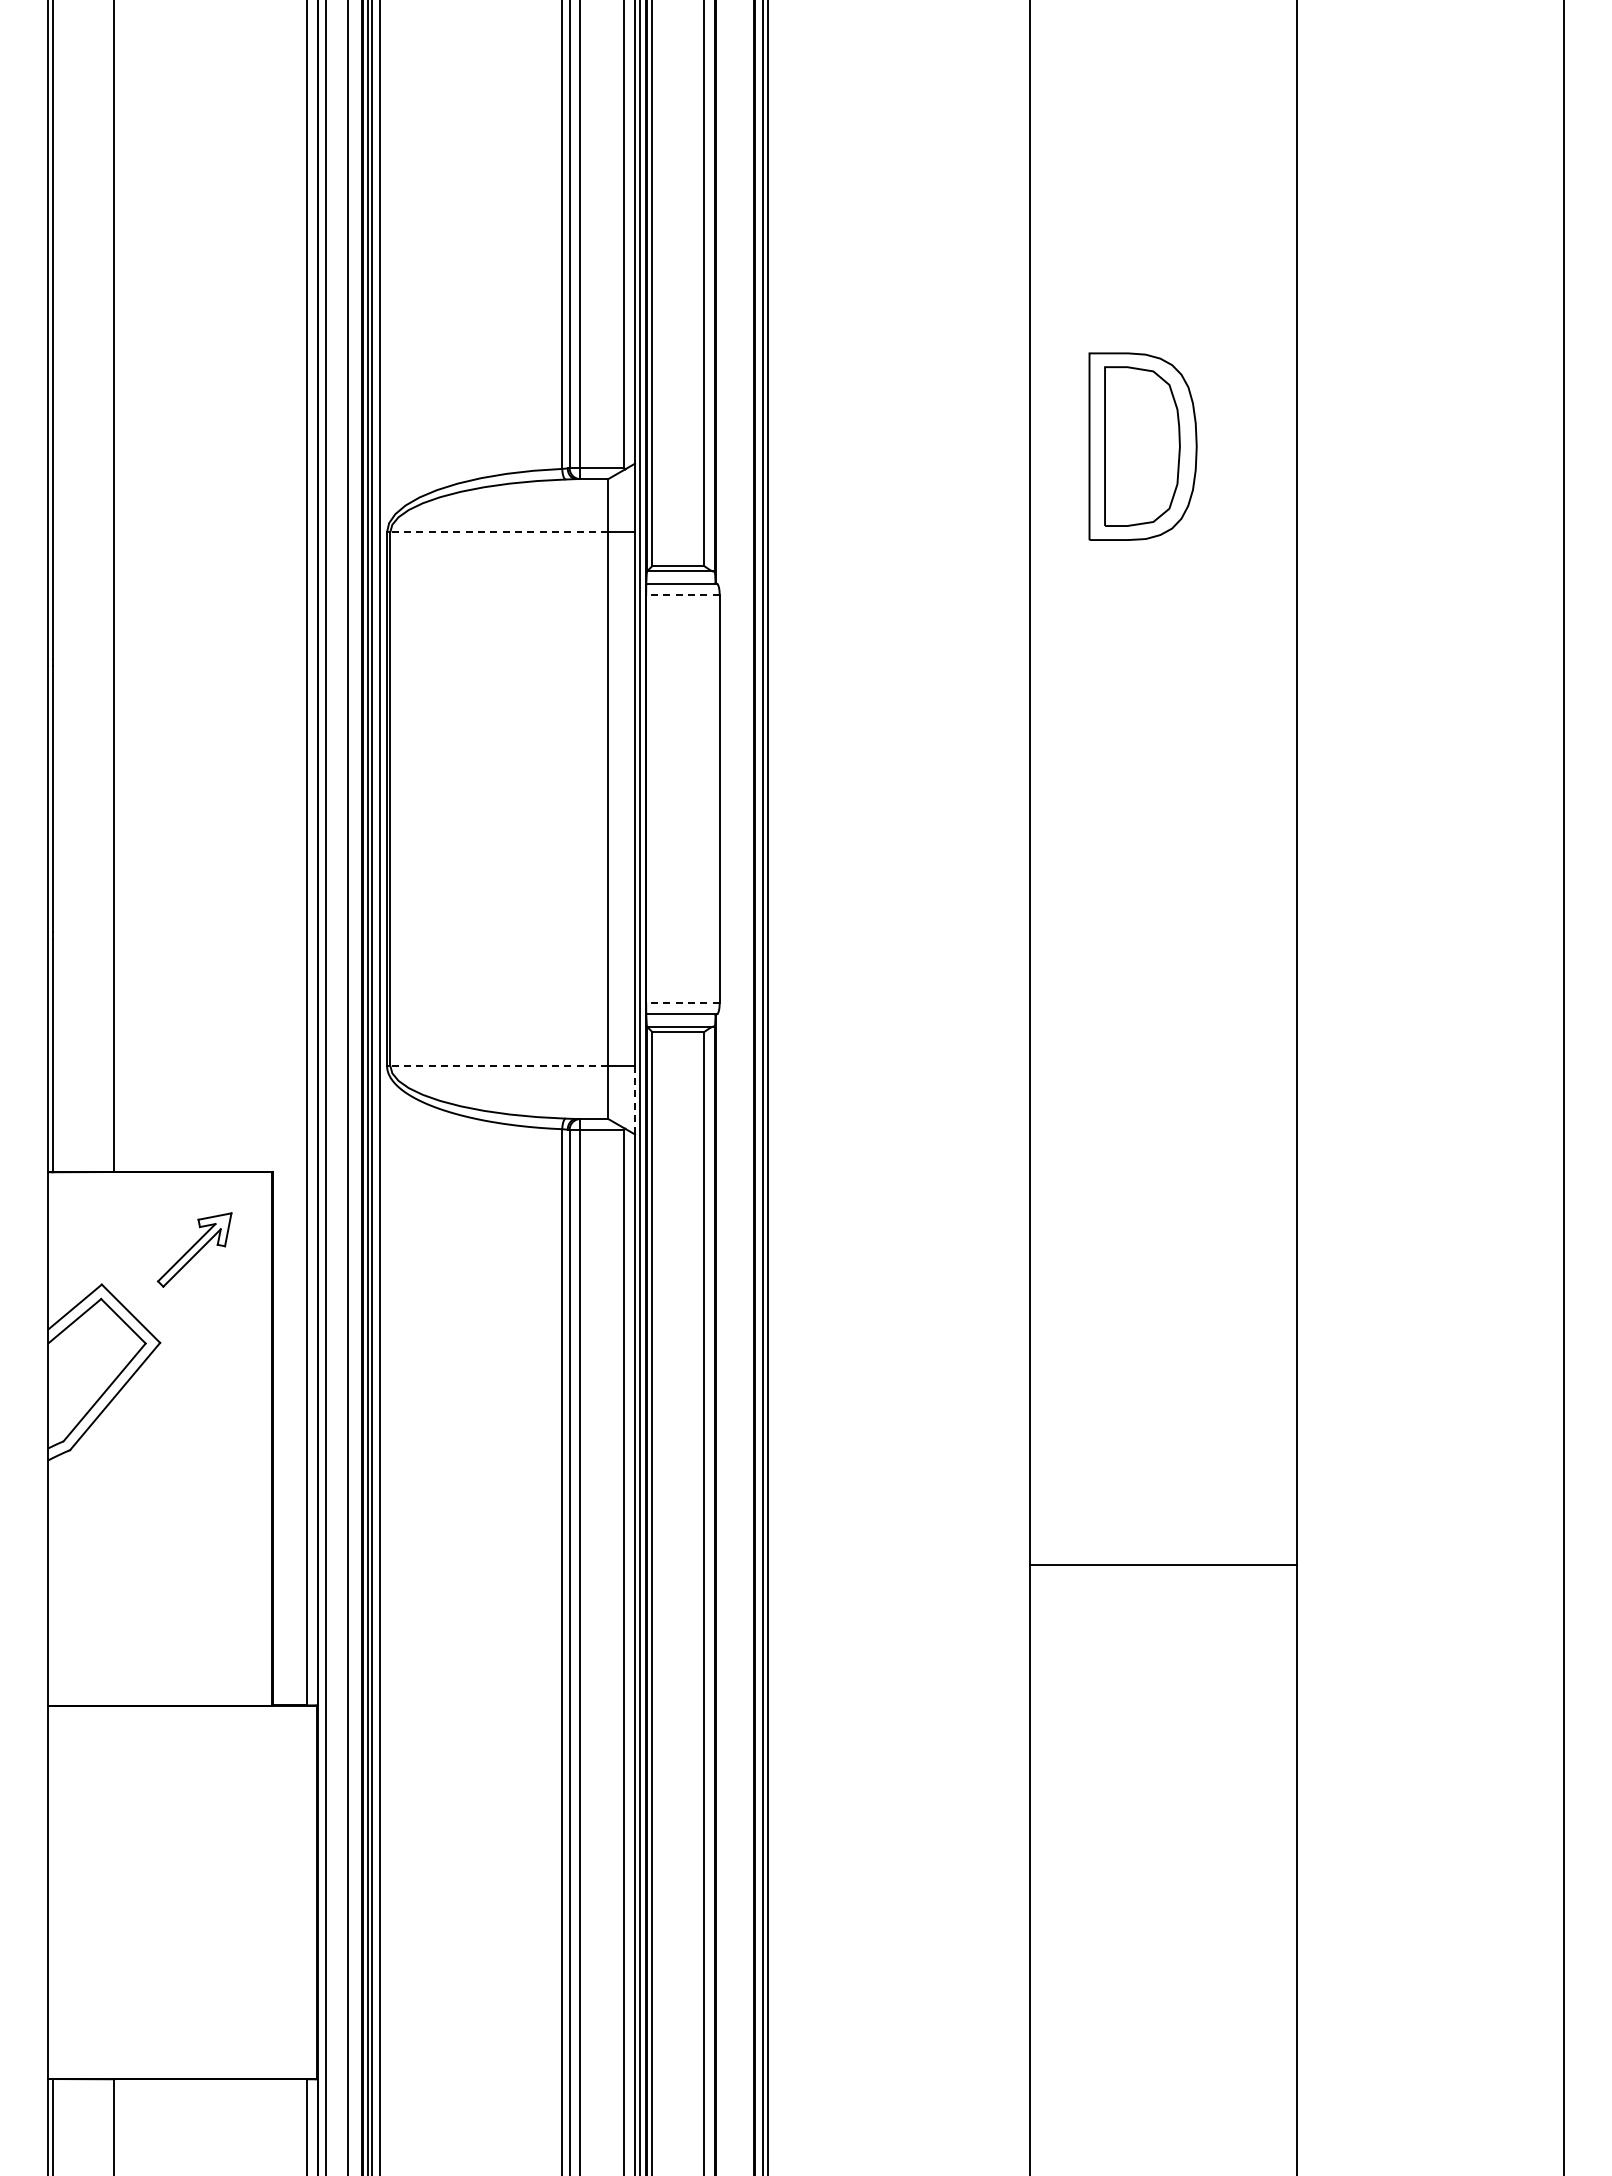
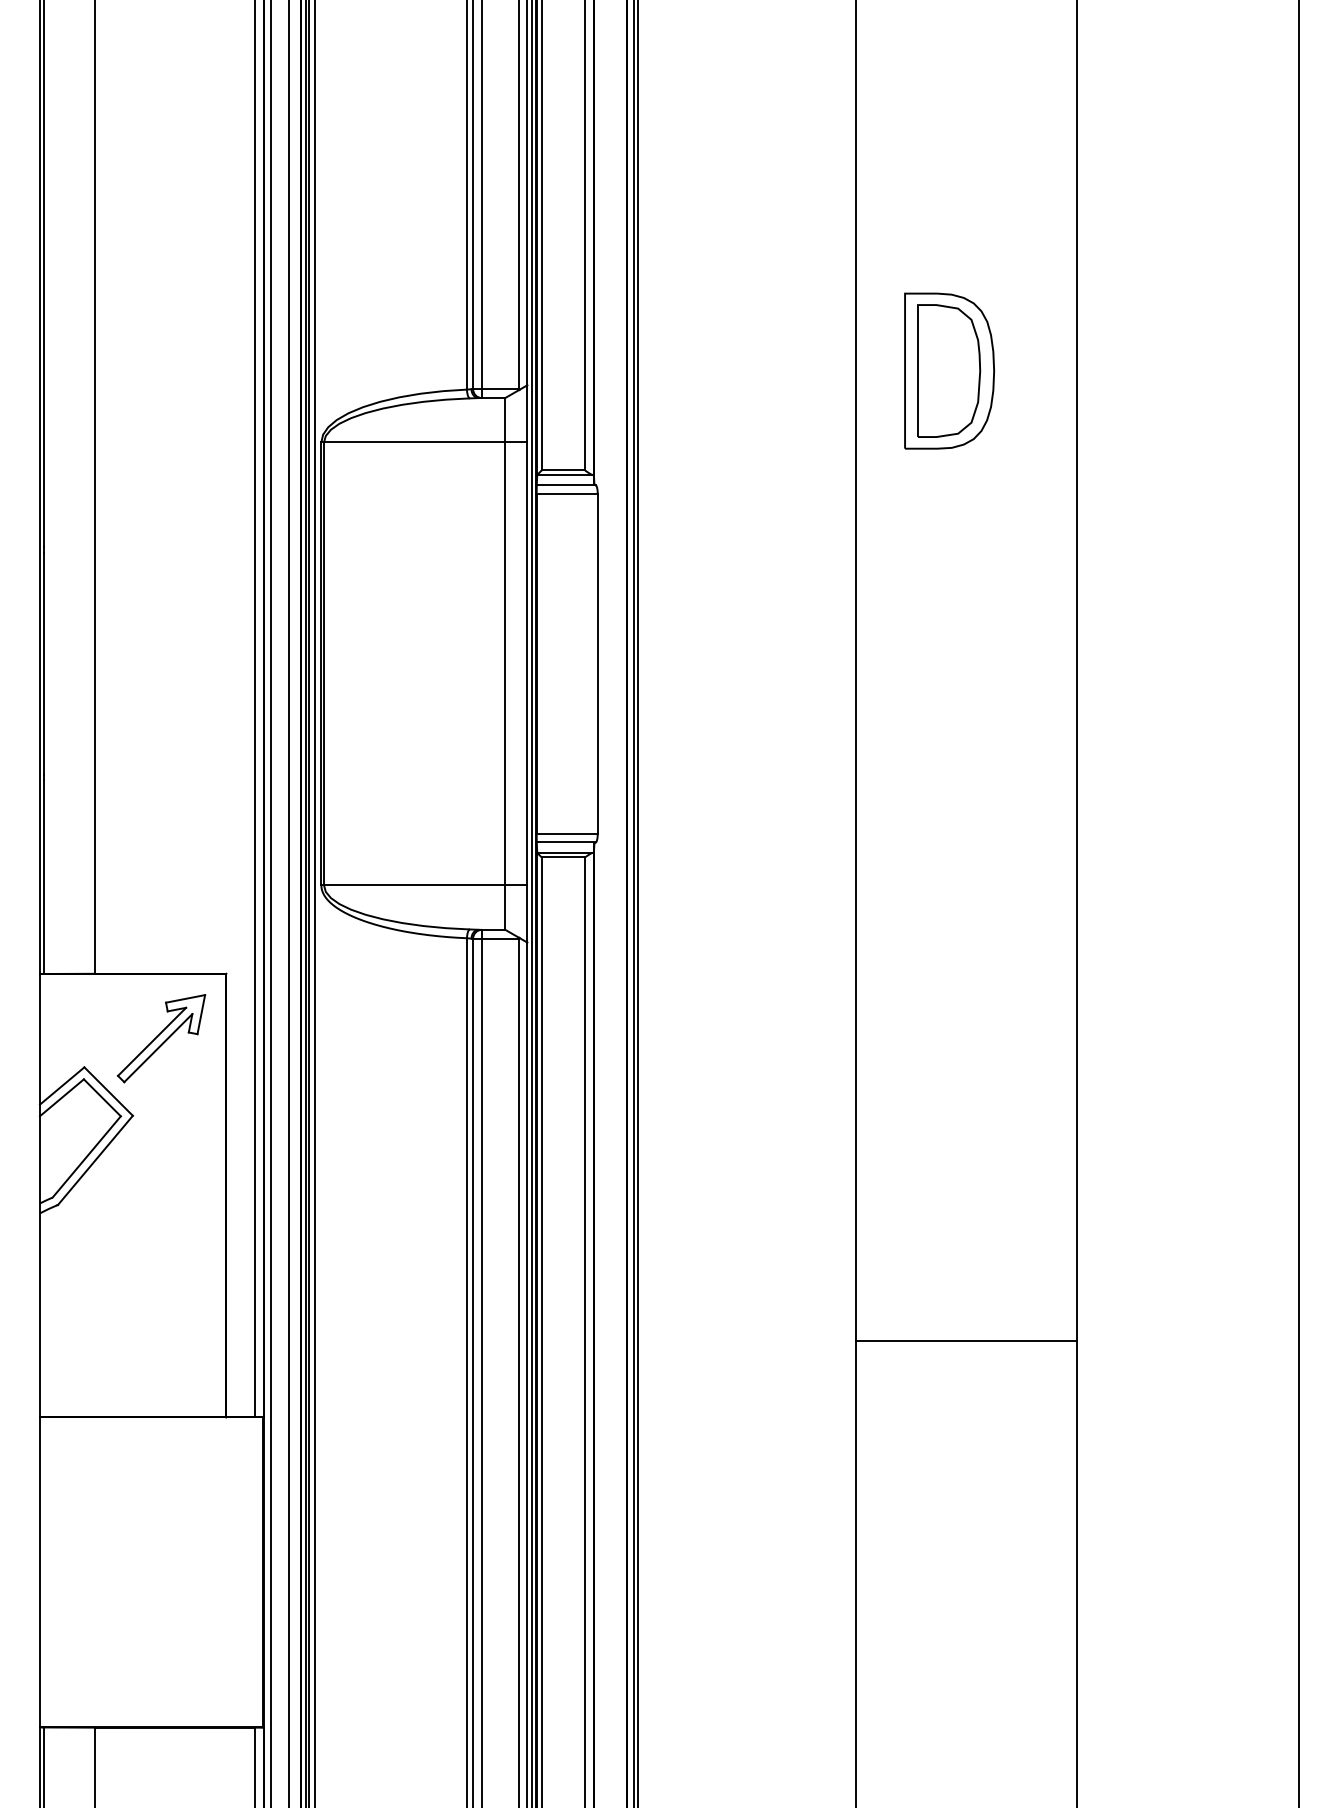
line: (498, 532) -> (413, 442), dashed -> solid
line: (682, 594) -> (566, 493), dashed -> solid
line: (682, 1003) -> (566, 833), dashed -> solid
line: (498, 1065) -> (413, 885), dashed -> solid
line: (635, 1100) -> (527, 914), dashed -> solid
part: (194, 1249) -> (161, 1038), size x1.43
line: (1163, 1565) -> (966, 1341), moved

